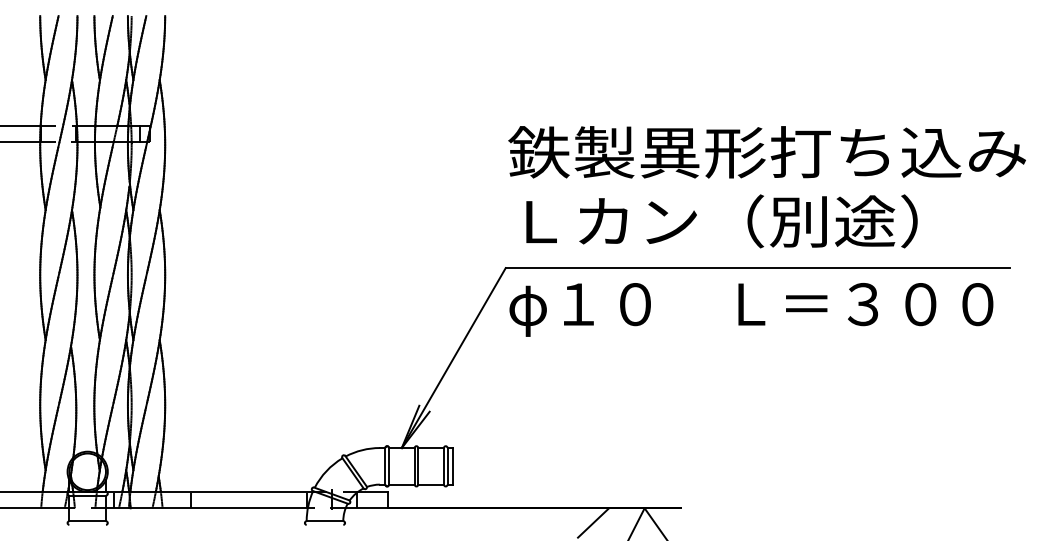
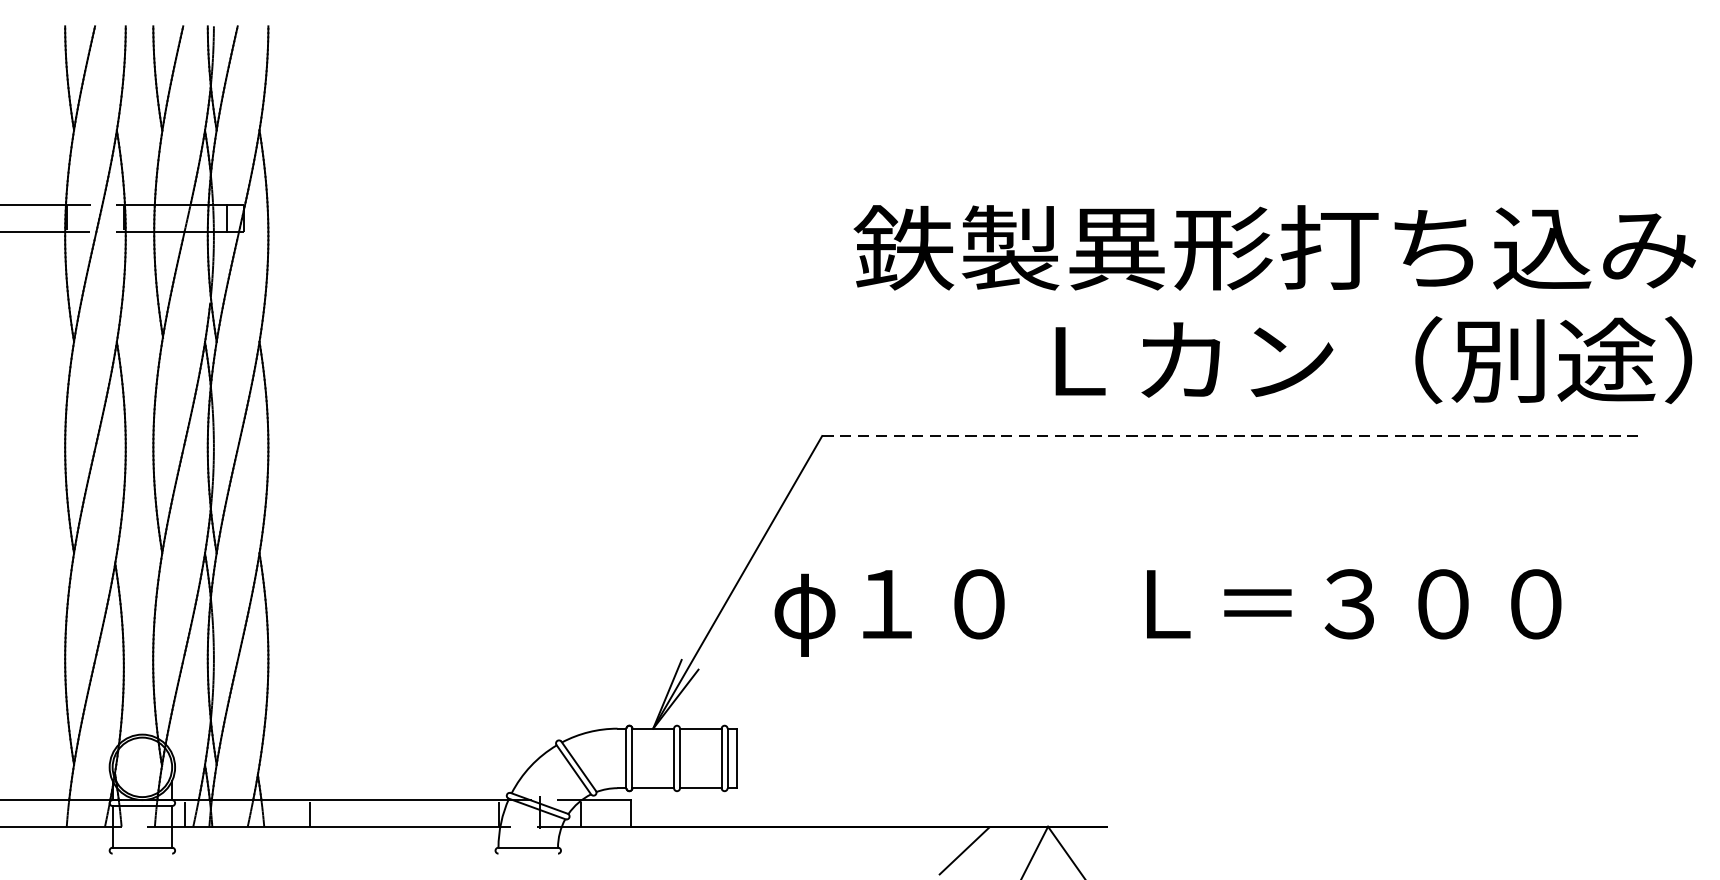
text: (766, 152) -> (1273, 248), moved
text: (721, 221) -> (1373, 360), moved
line: (758, 268) -> (1233, 436), solid -> dashed
text: (751, 309) -> (1168, 612), moved

